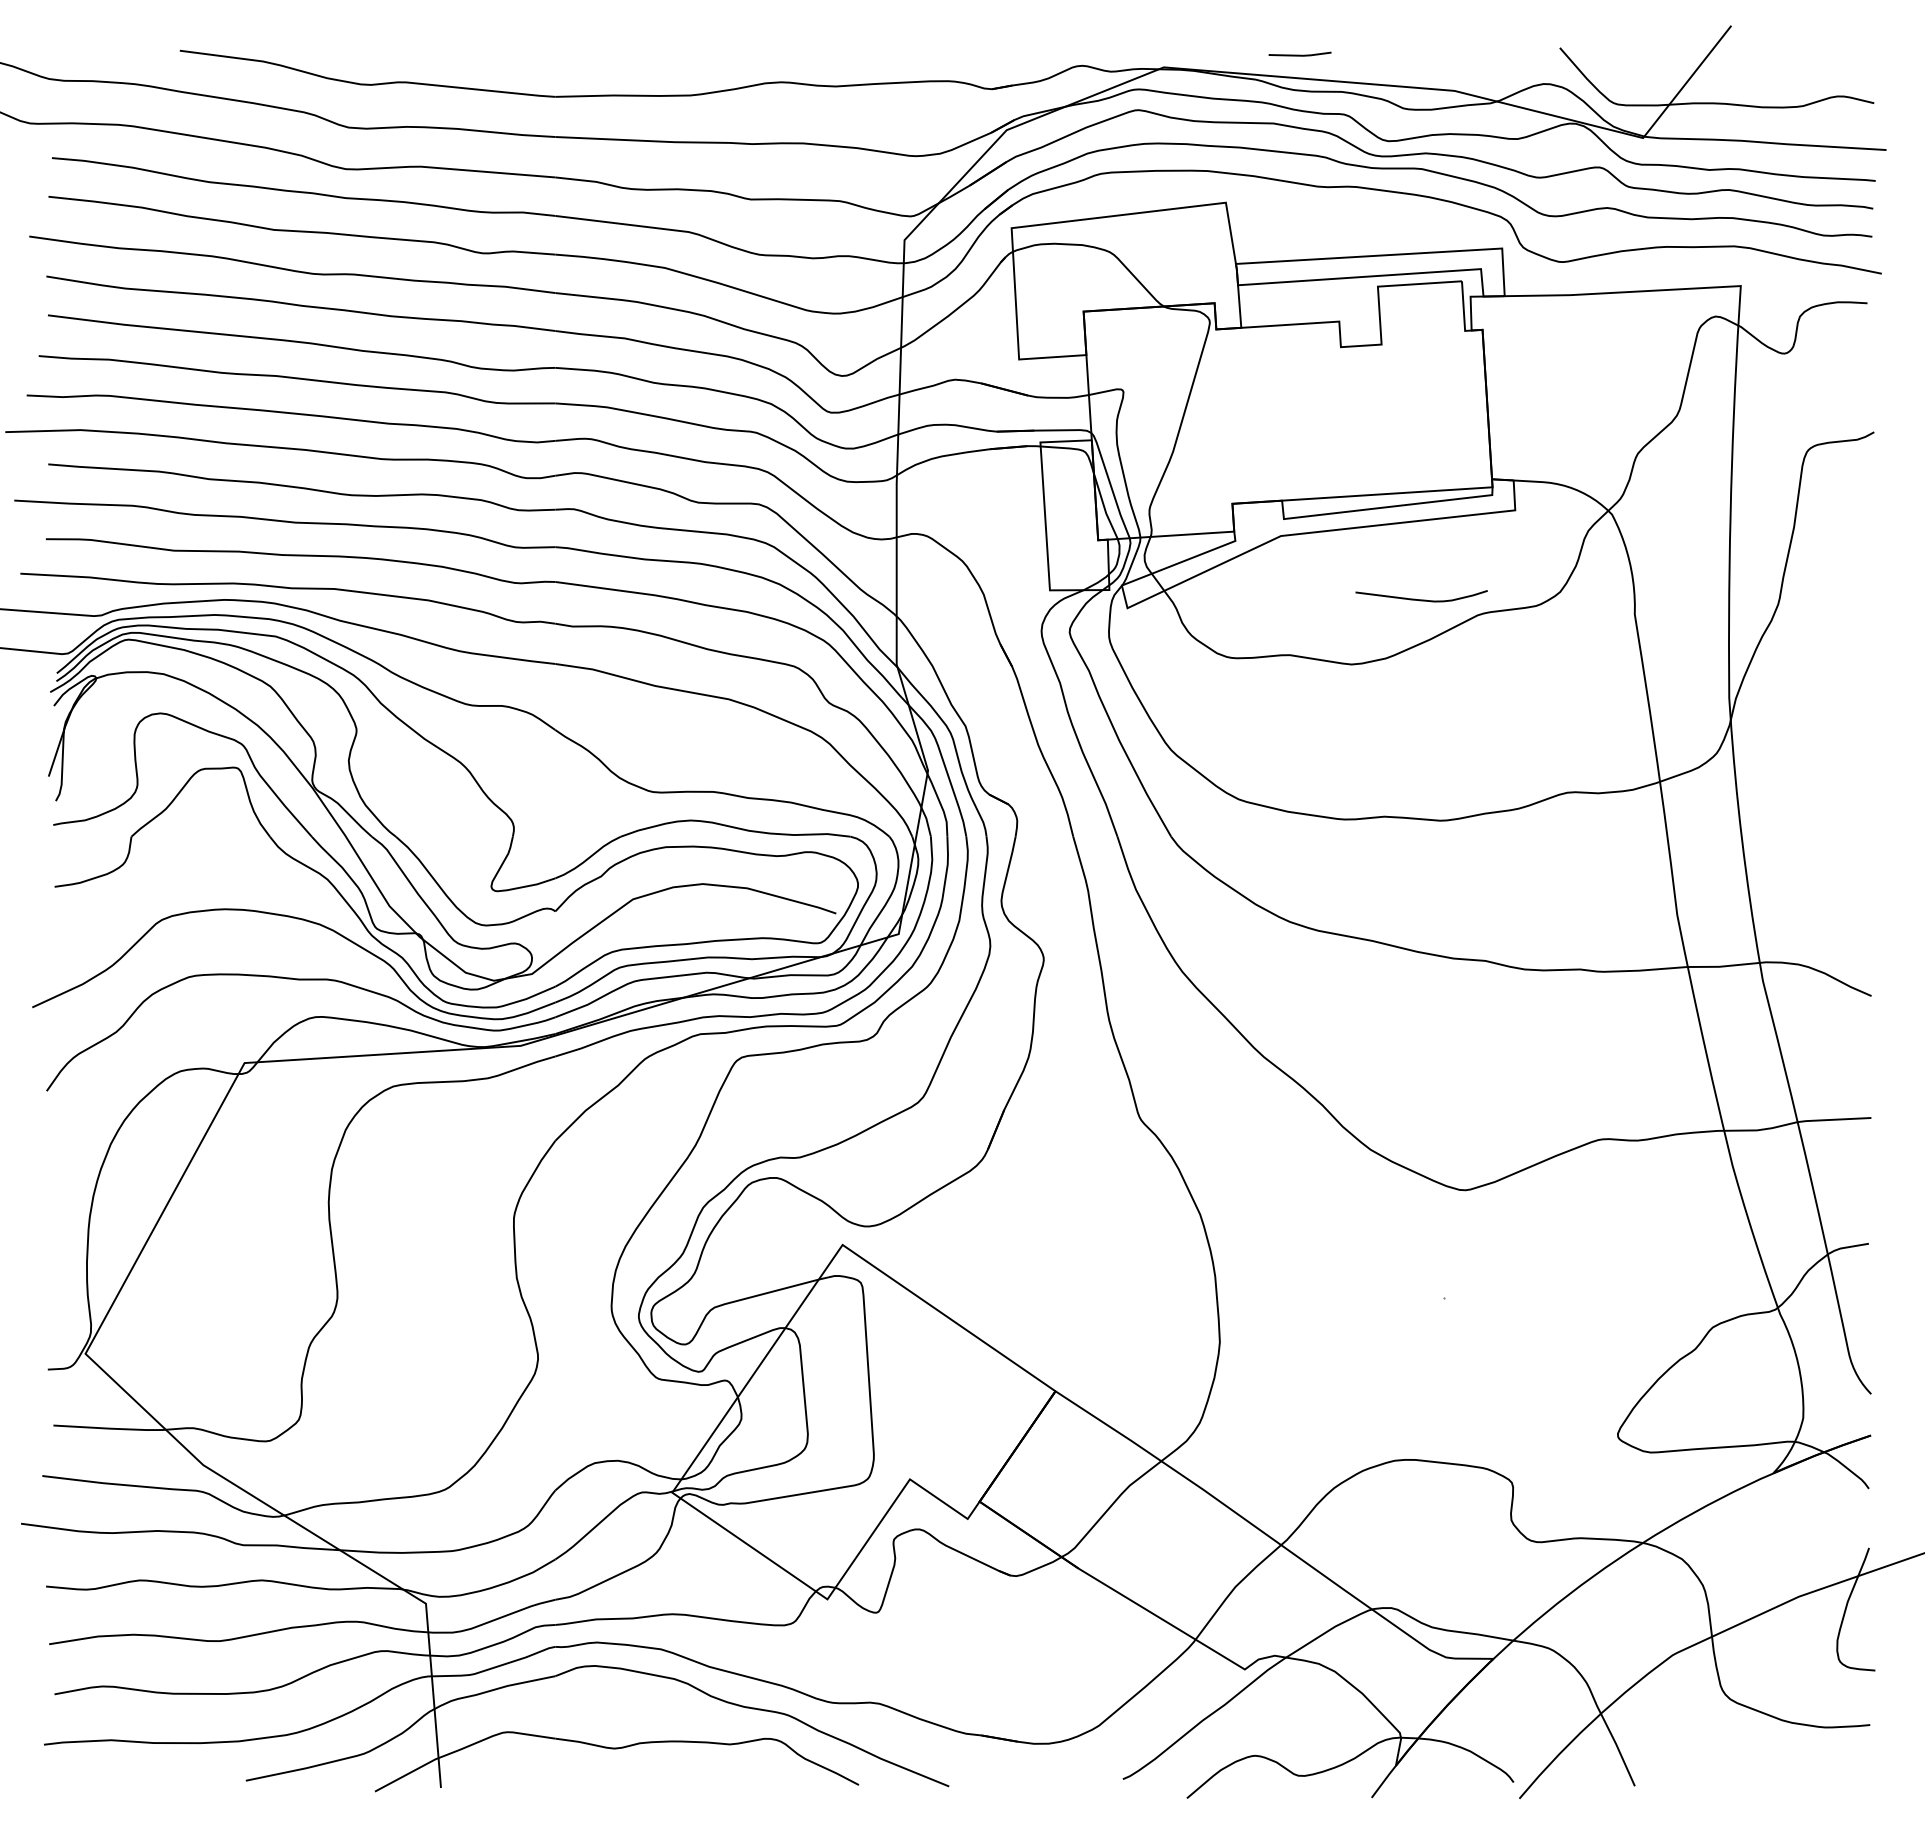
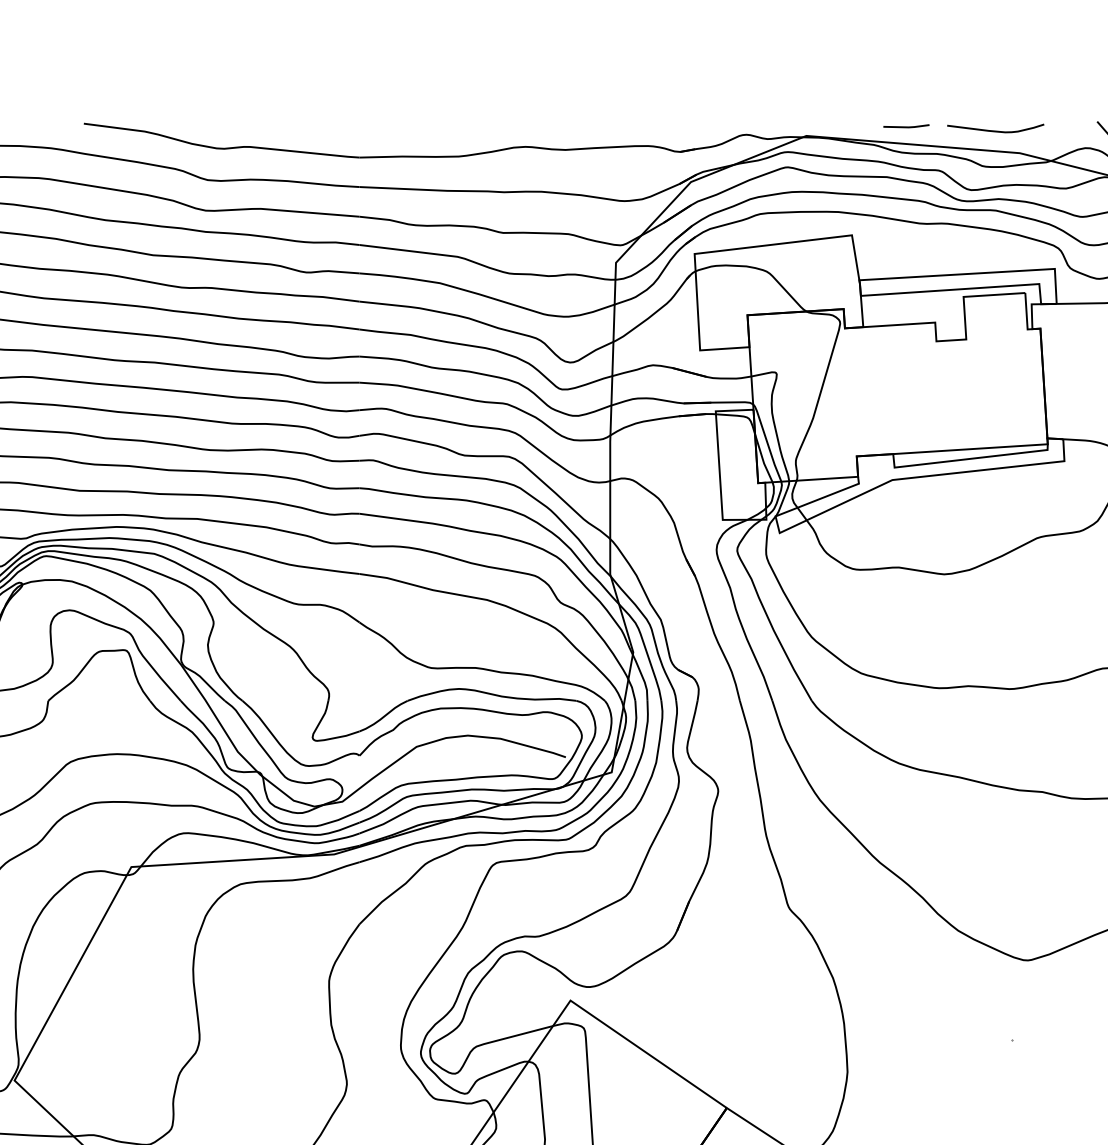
curve: (1421, 599) -> (995, 130), moved

